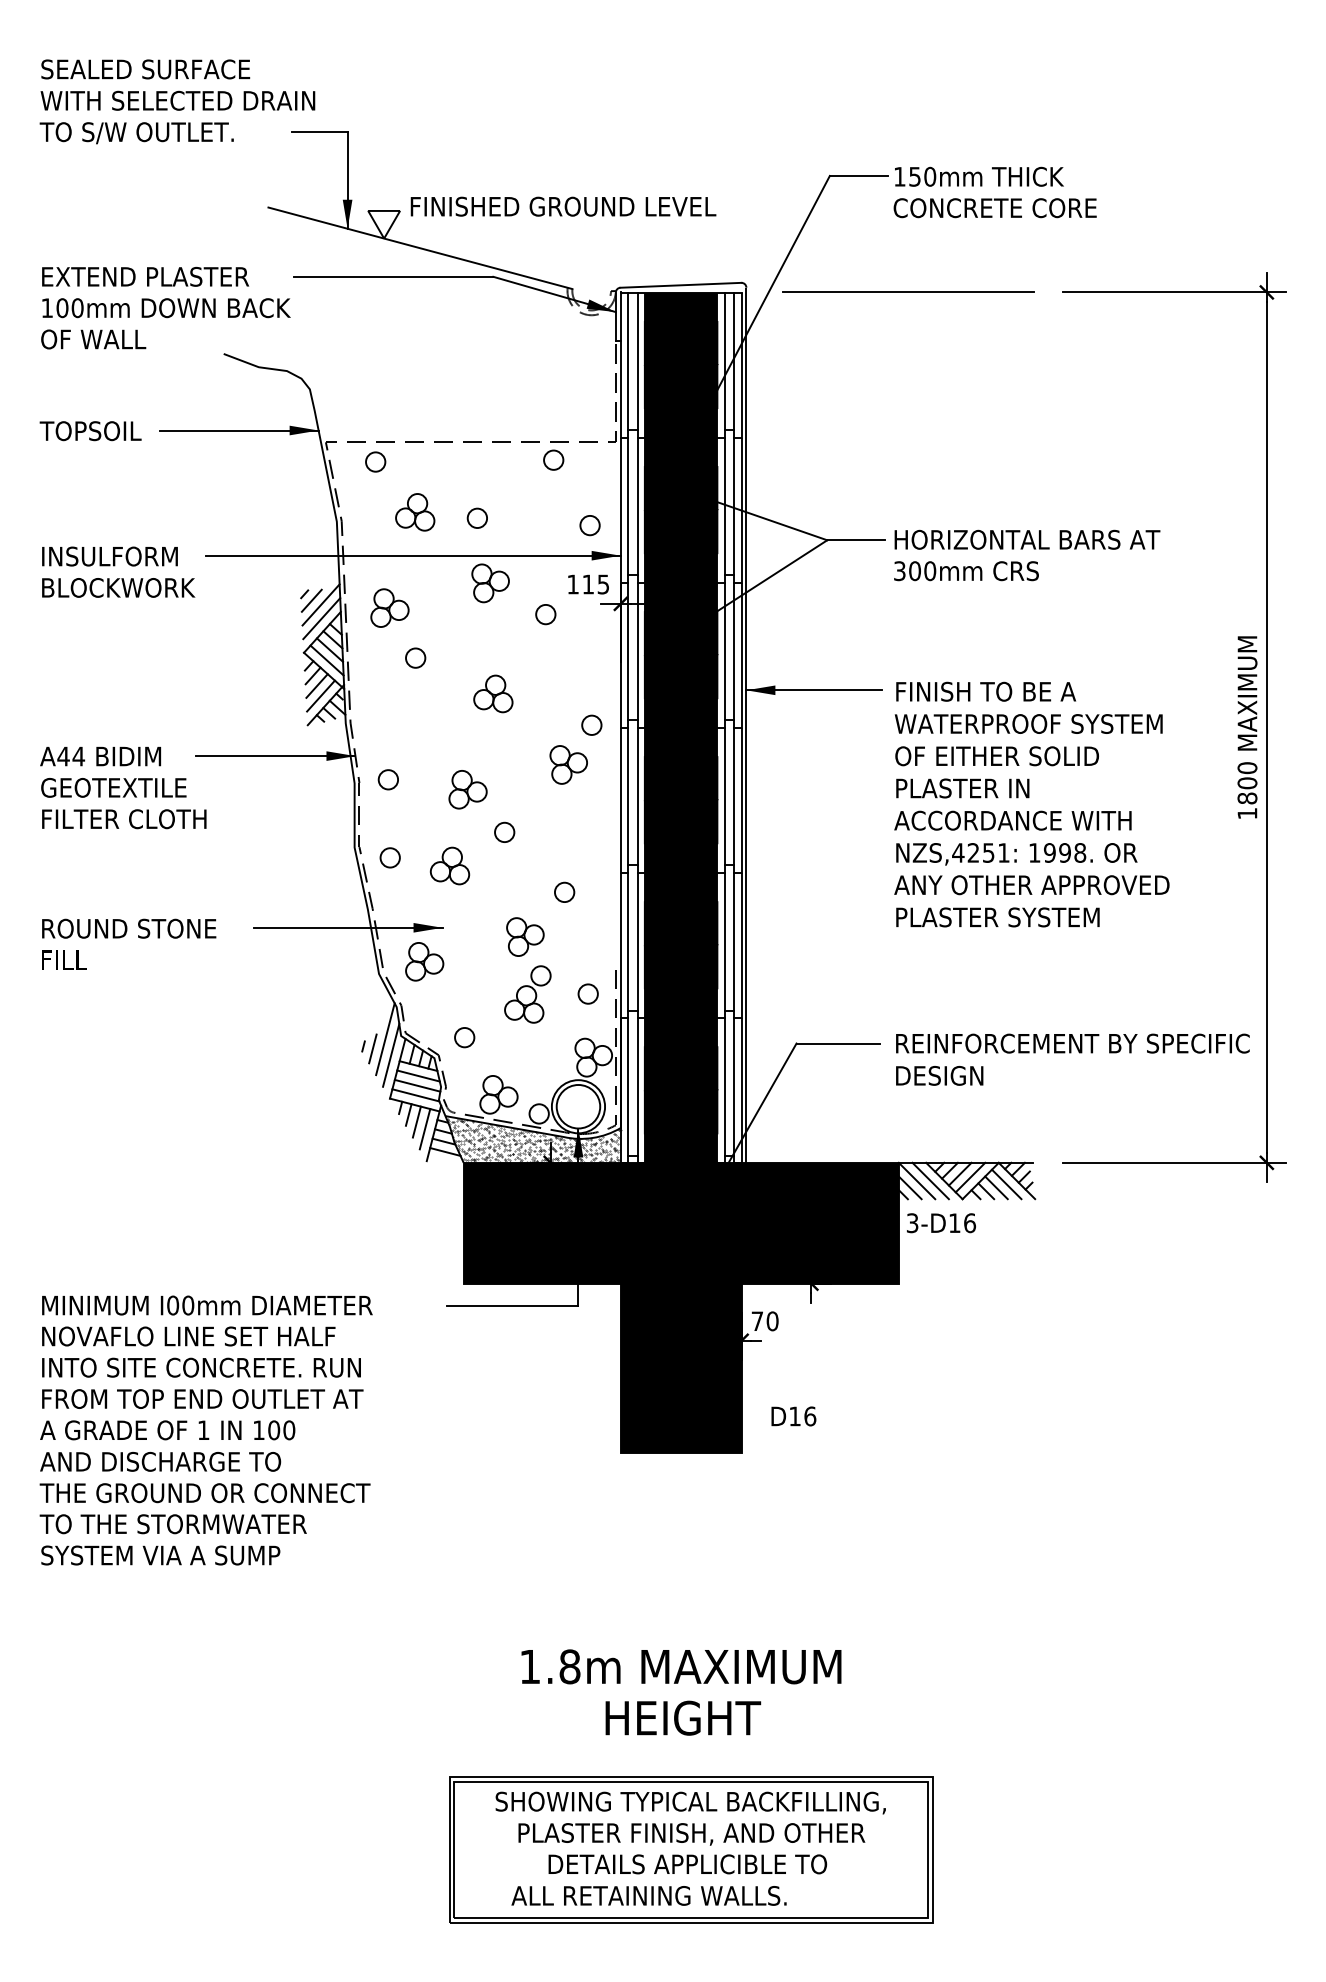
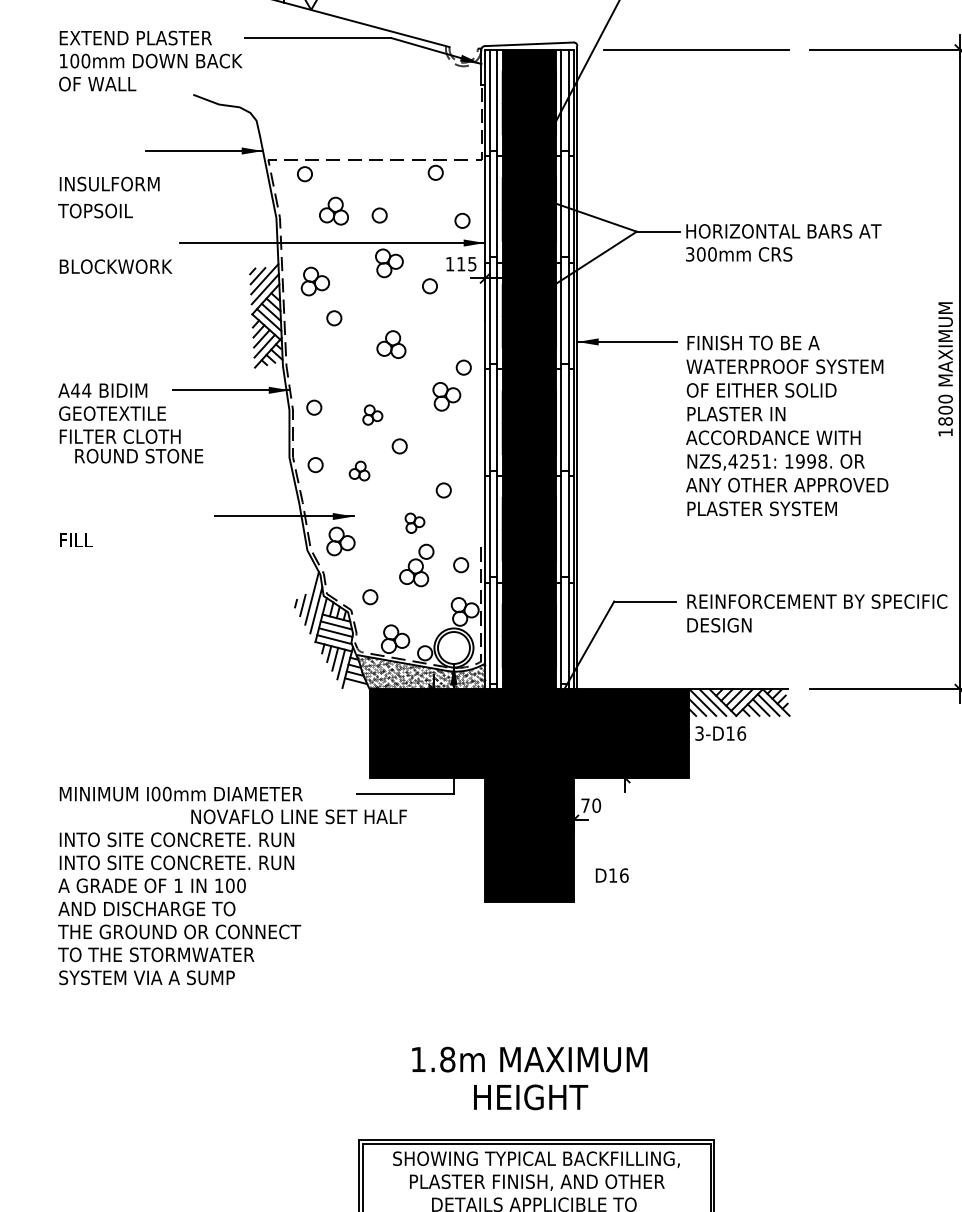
text: (90, 431) -> (95, 211), moved
text: (109, 556) -> (109, 184), moved
part: (467, 789) -> (372, 414), size x0.7
part: (449, 865) -> (359, 470), size x0.7
text: (129, 928) -> (139, 456), moved
part: (525, 936) -> (415, 522), size x0.7
text: (188, 1336) -> (298, 816), moved
text: (203, 1398) -> (178, 862), FROM TOP END OUTLET AT -> INTO SITE CONCRETE. RUN

